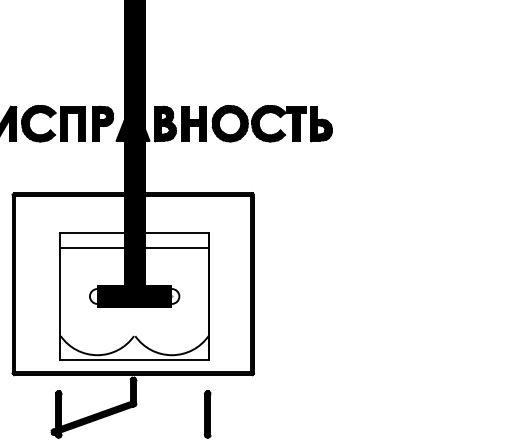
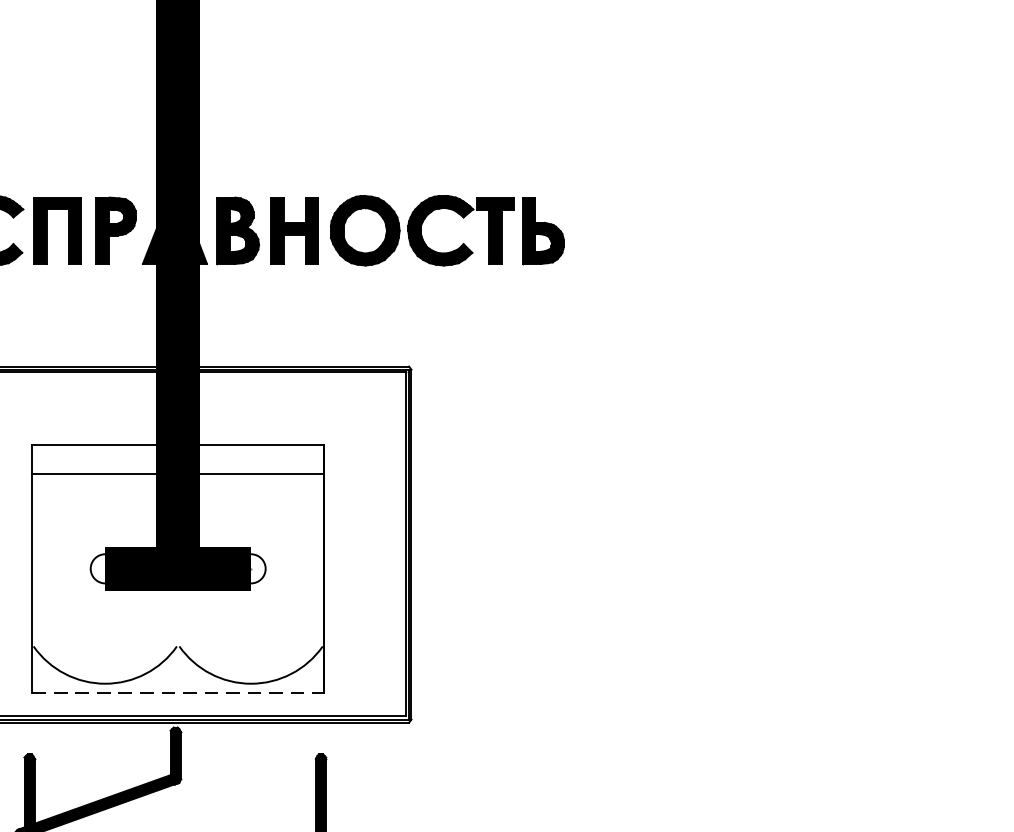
line: (134, 359) -> (177, 692), solid -> dashed

